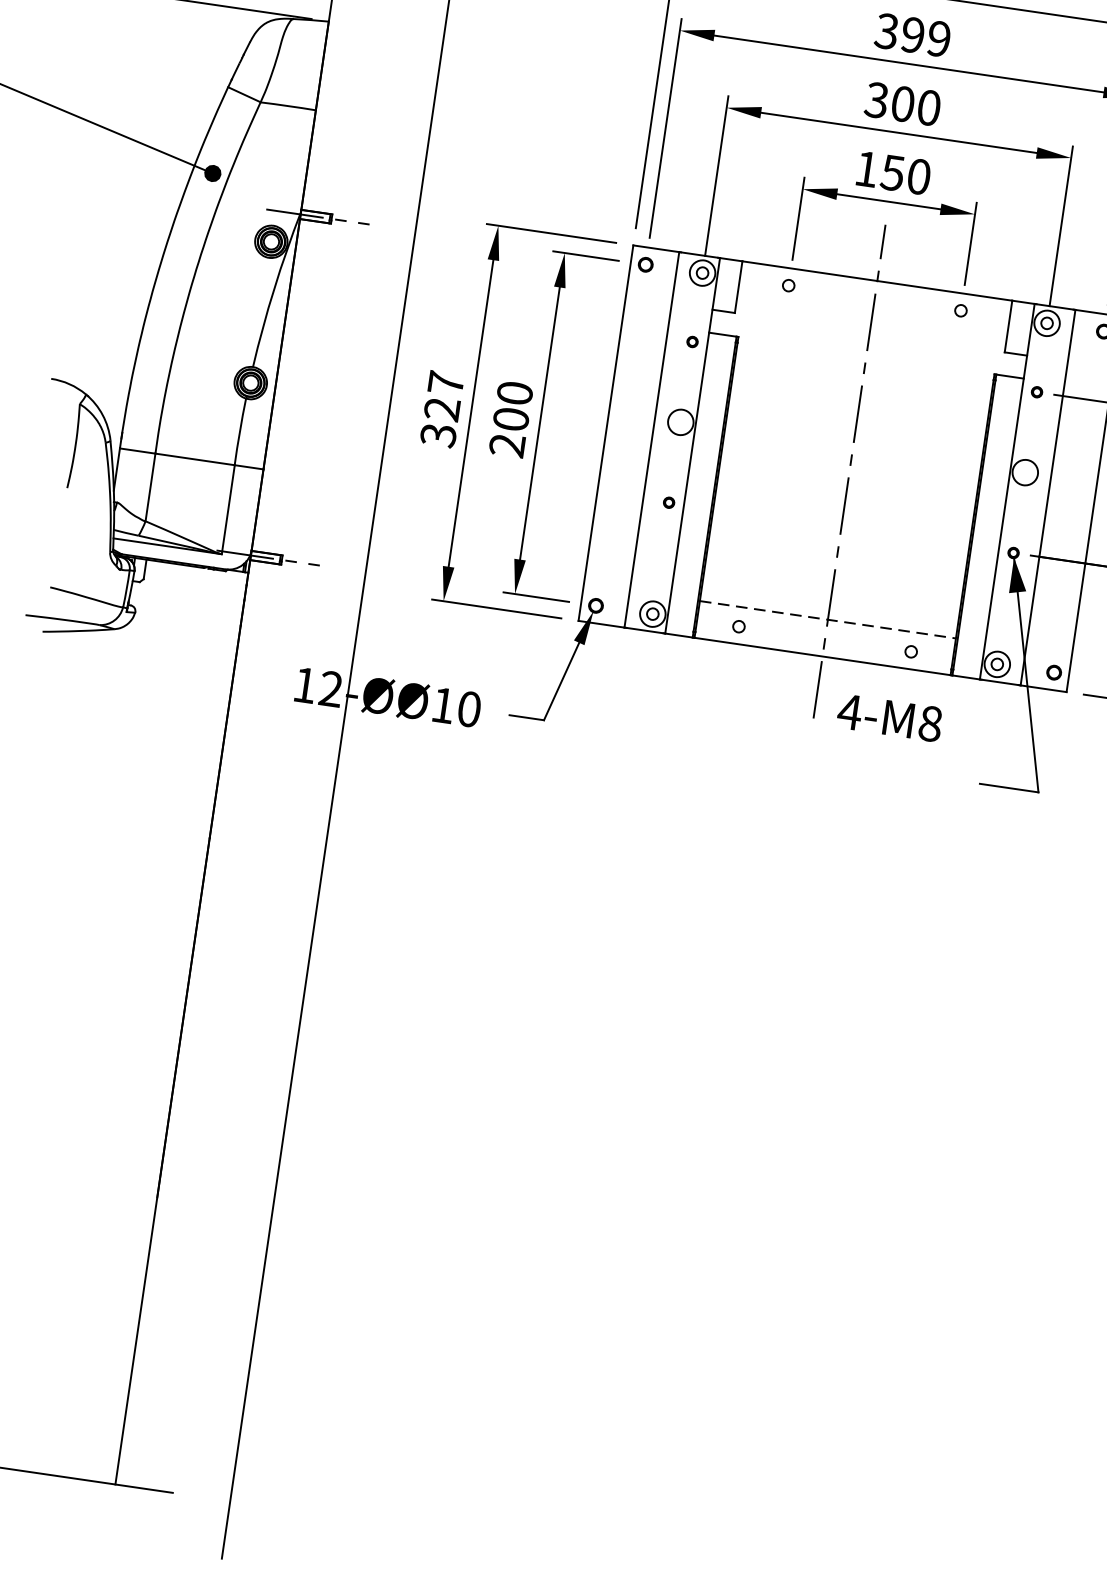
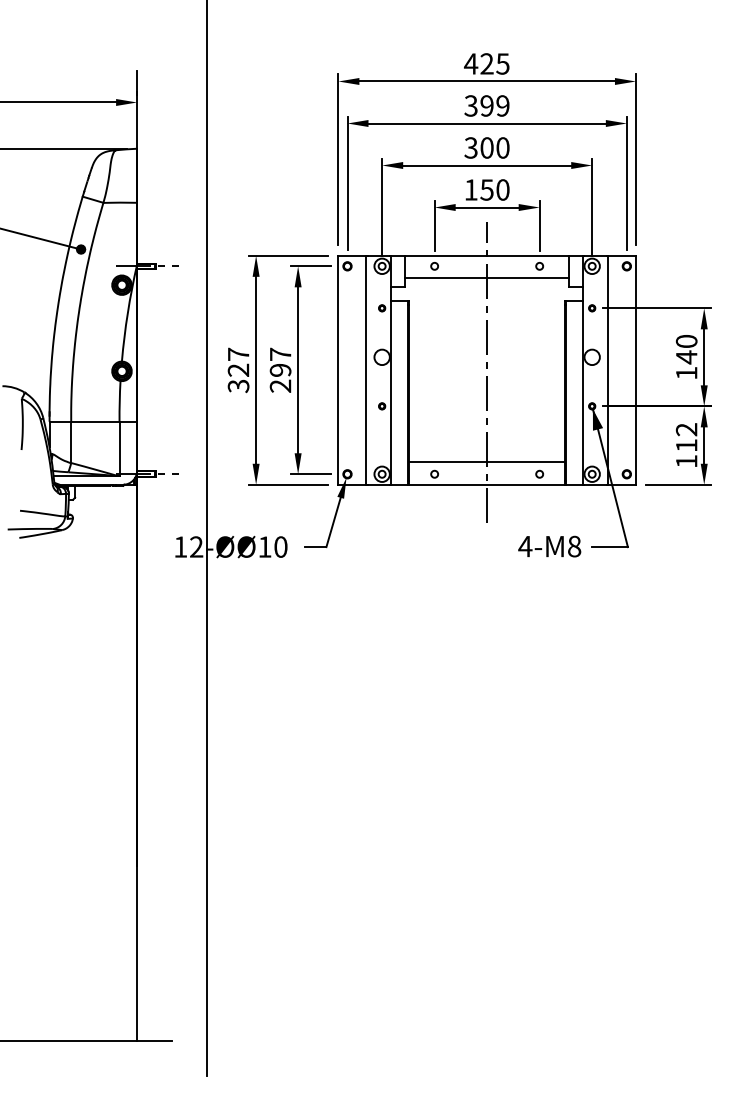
line: (870, 318) -> (486, 278), added
text: (513, 404) -> (280, 361), 200 -> 297
line: (828, 620) -> (487, 462), dashed -> solid
text: (889, 717) -> (549, 546), moved

